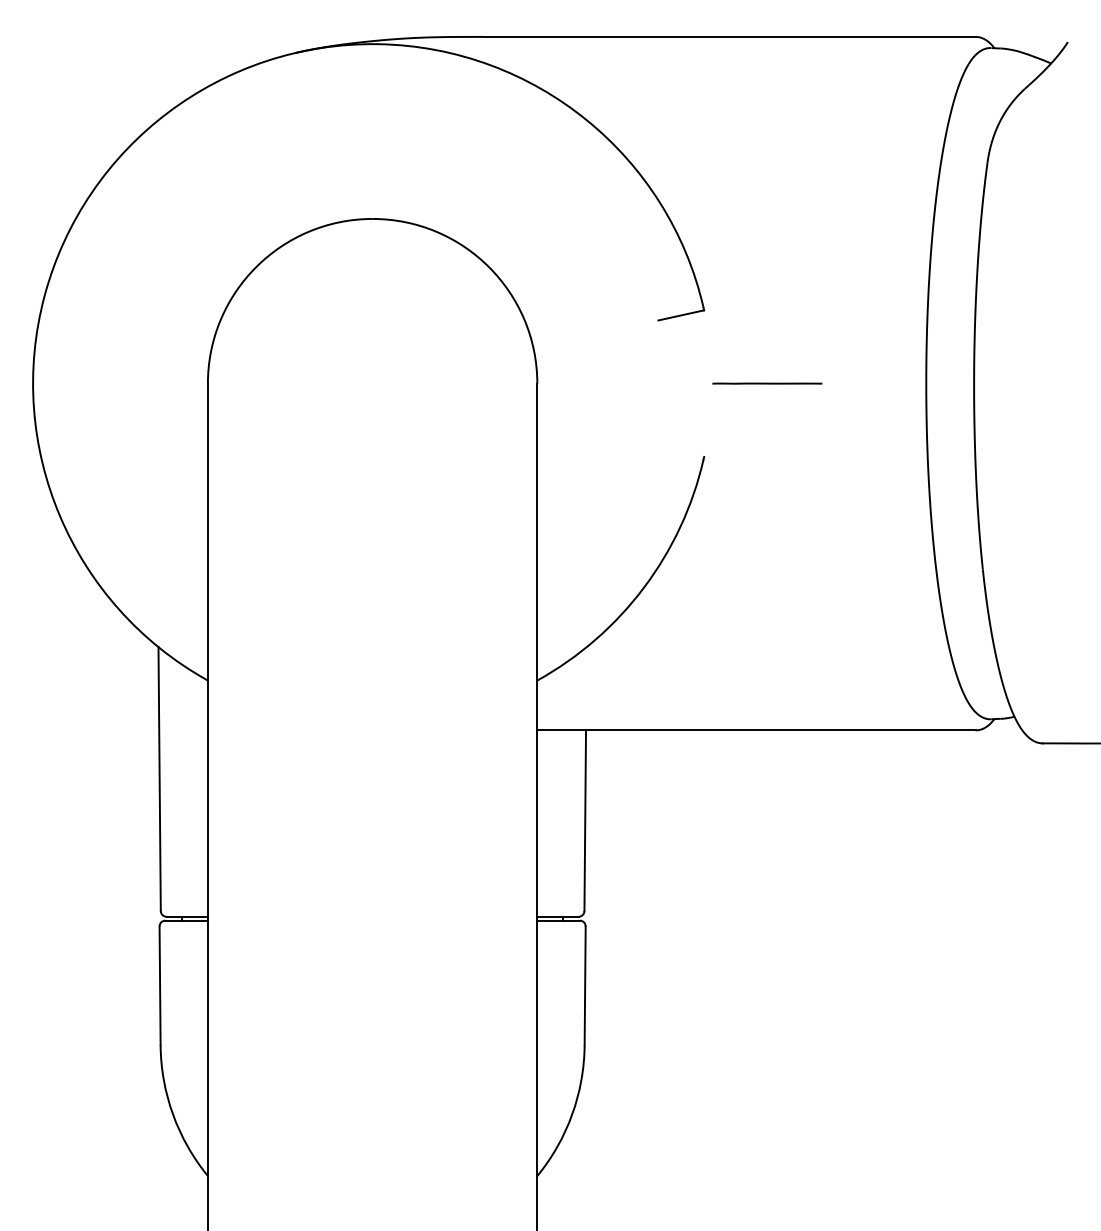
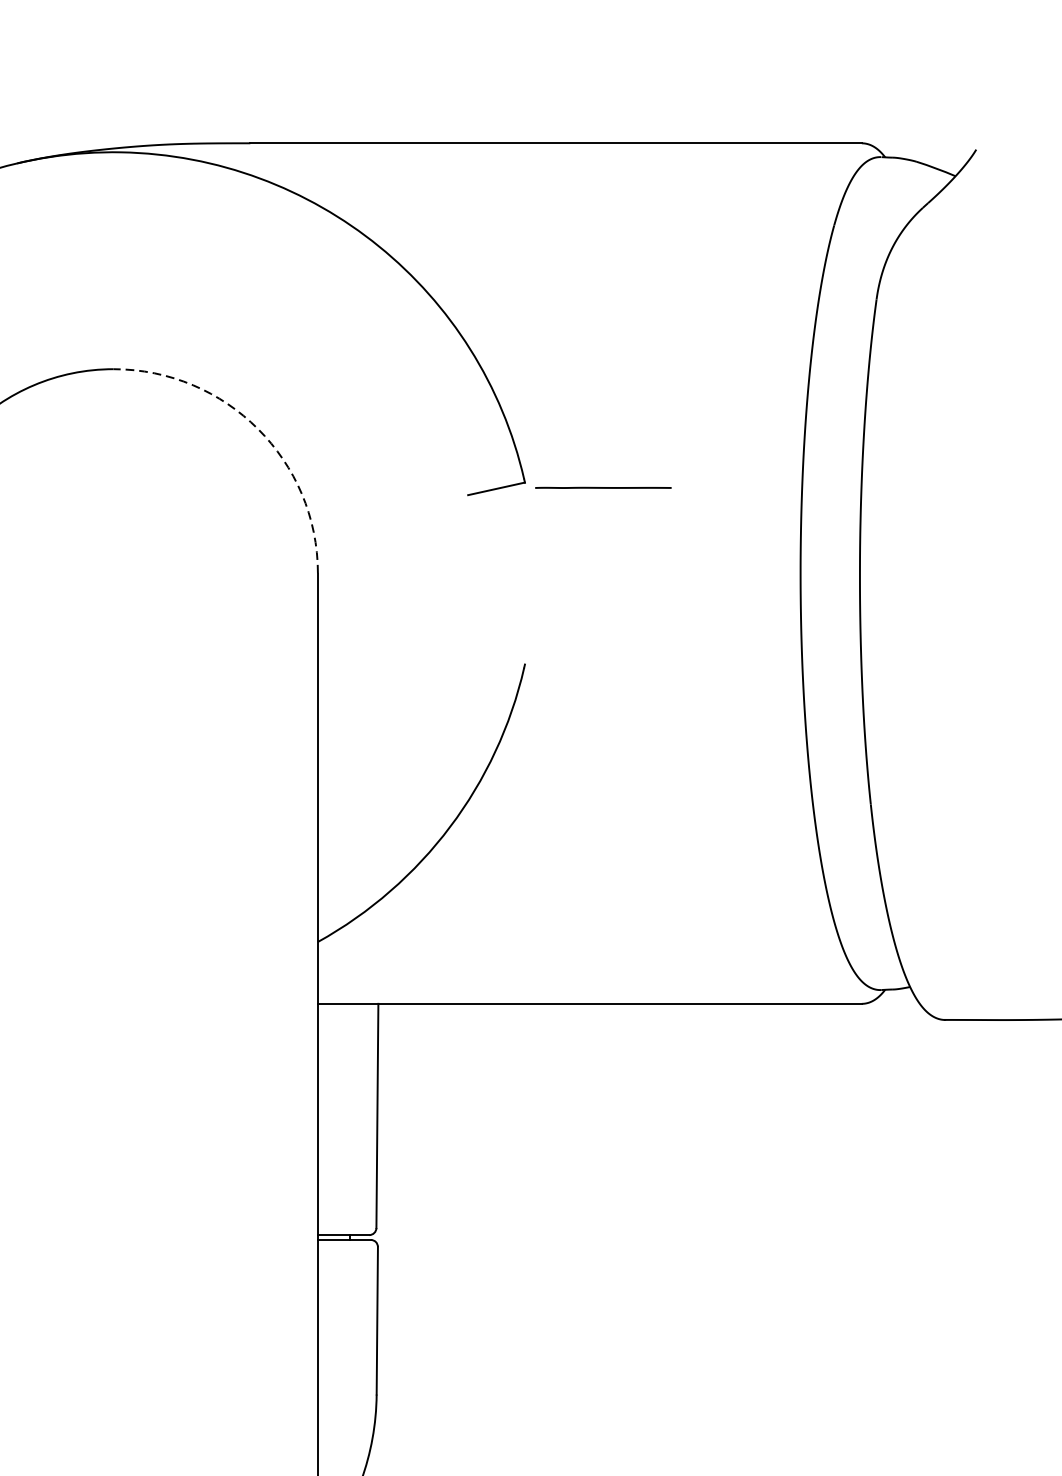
arc: (489, 267) -> (258, 429), solid -> dashed
line: (767, 383) -> (603, 487), moved

